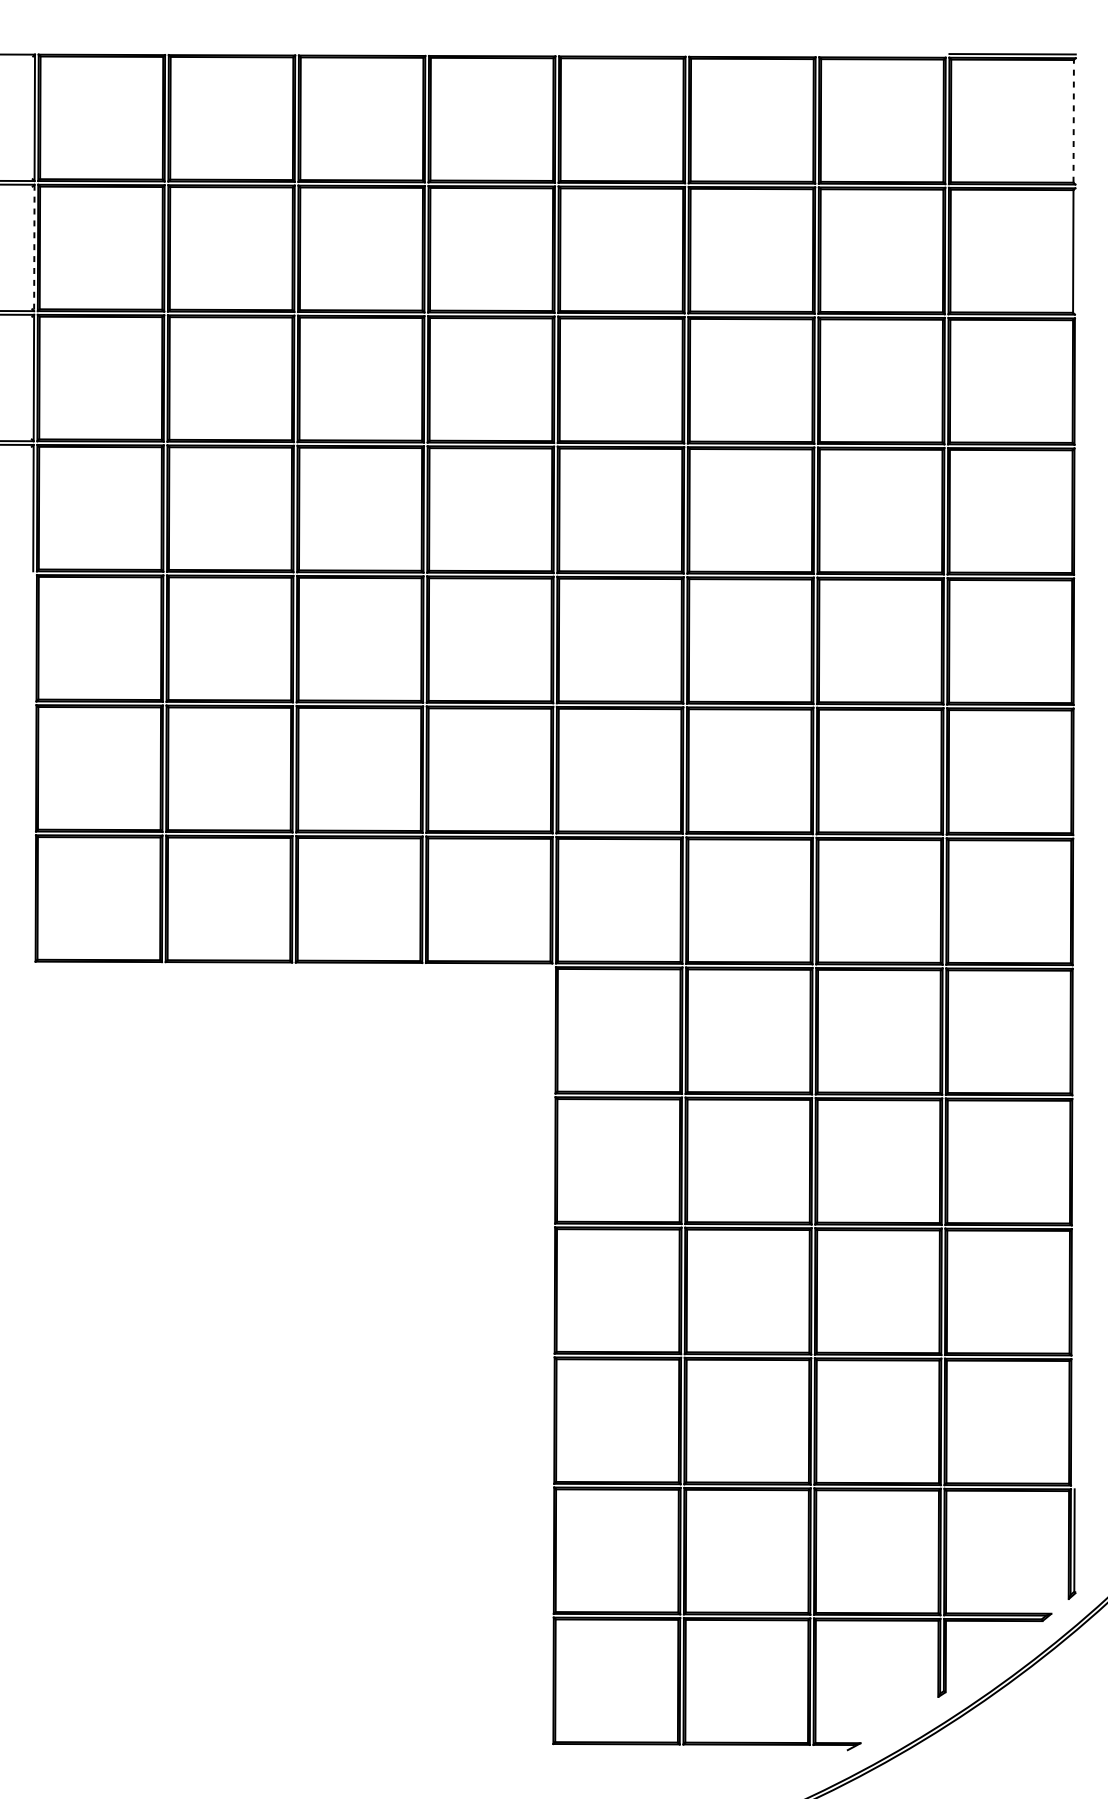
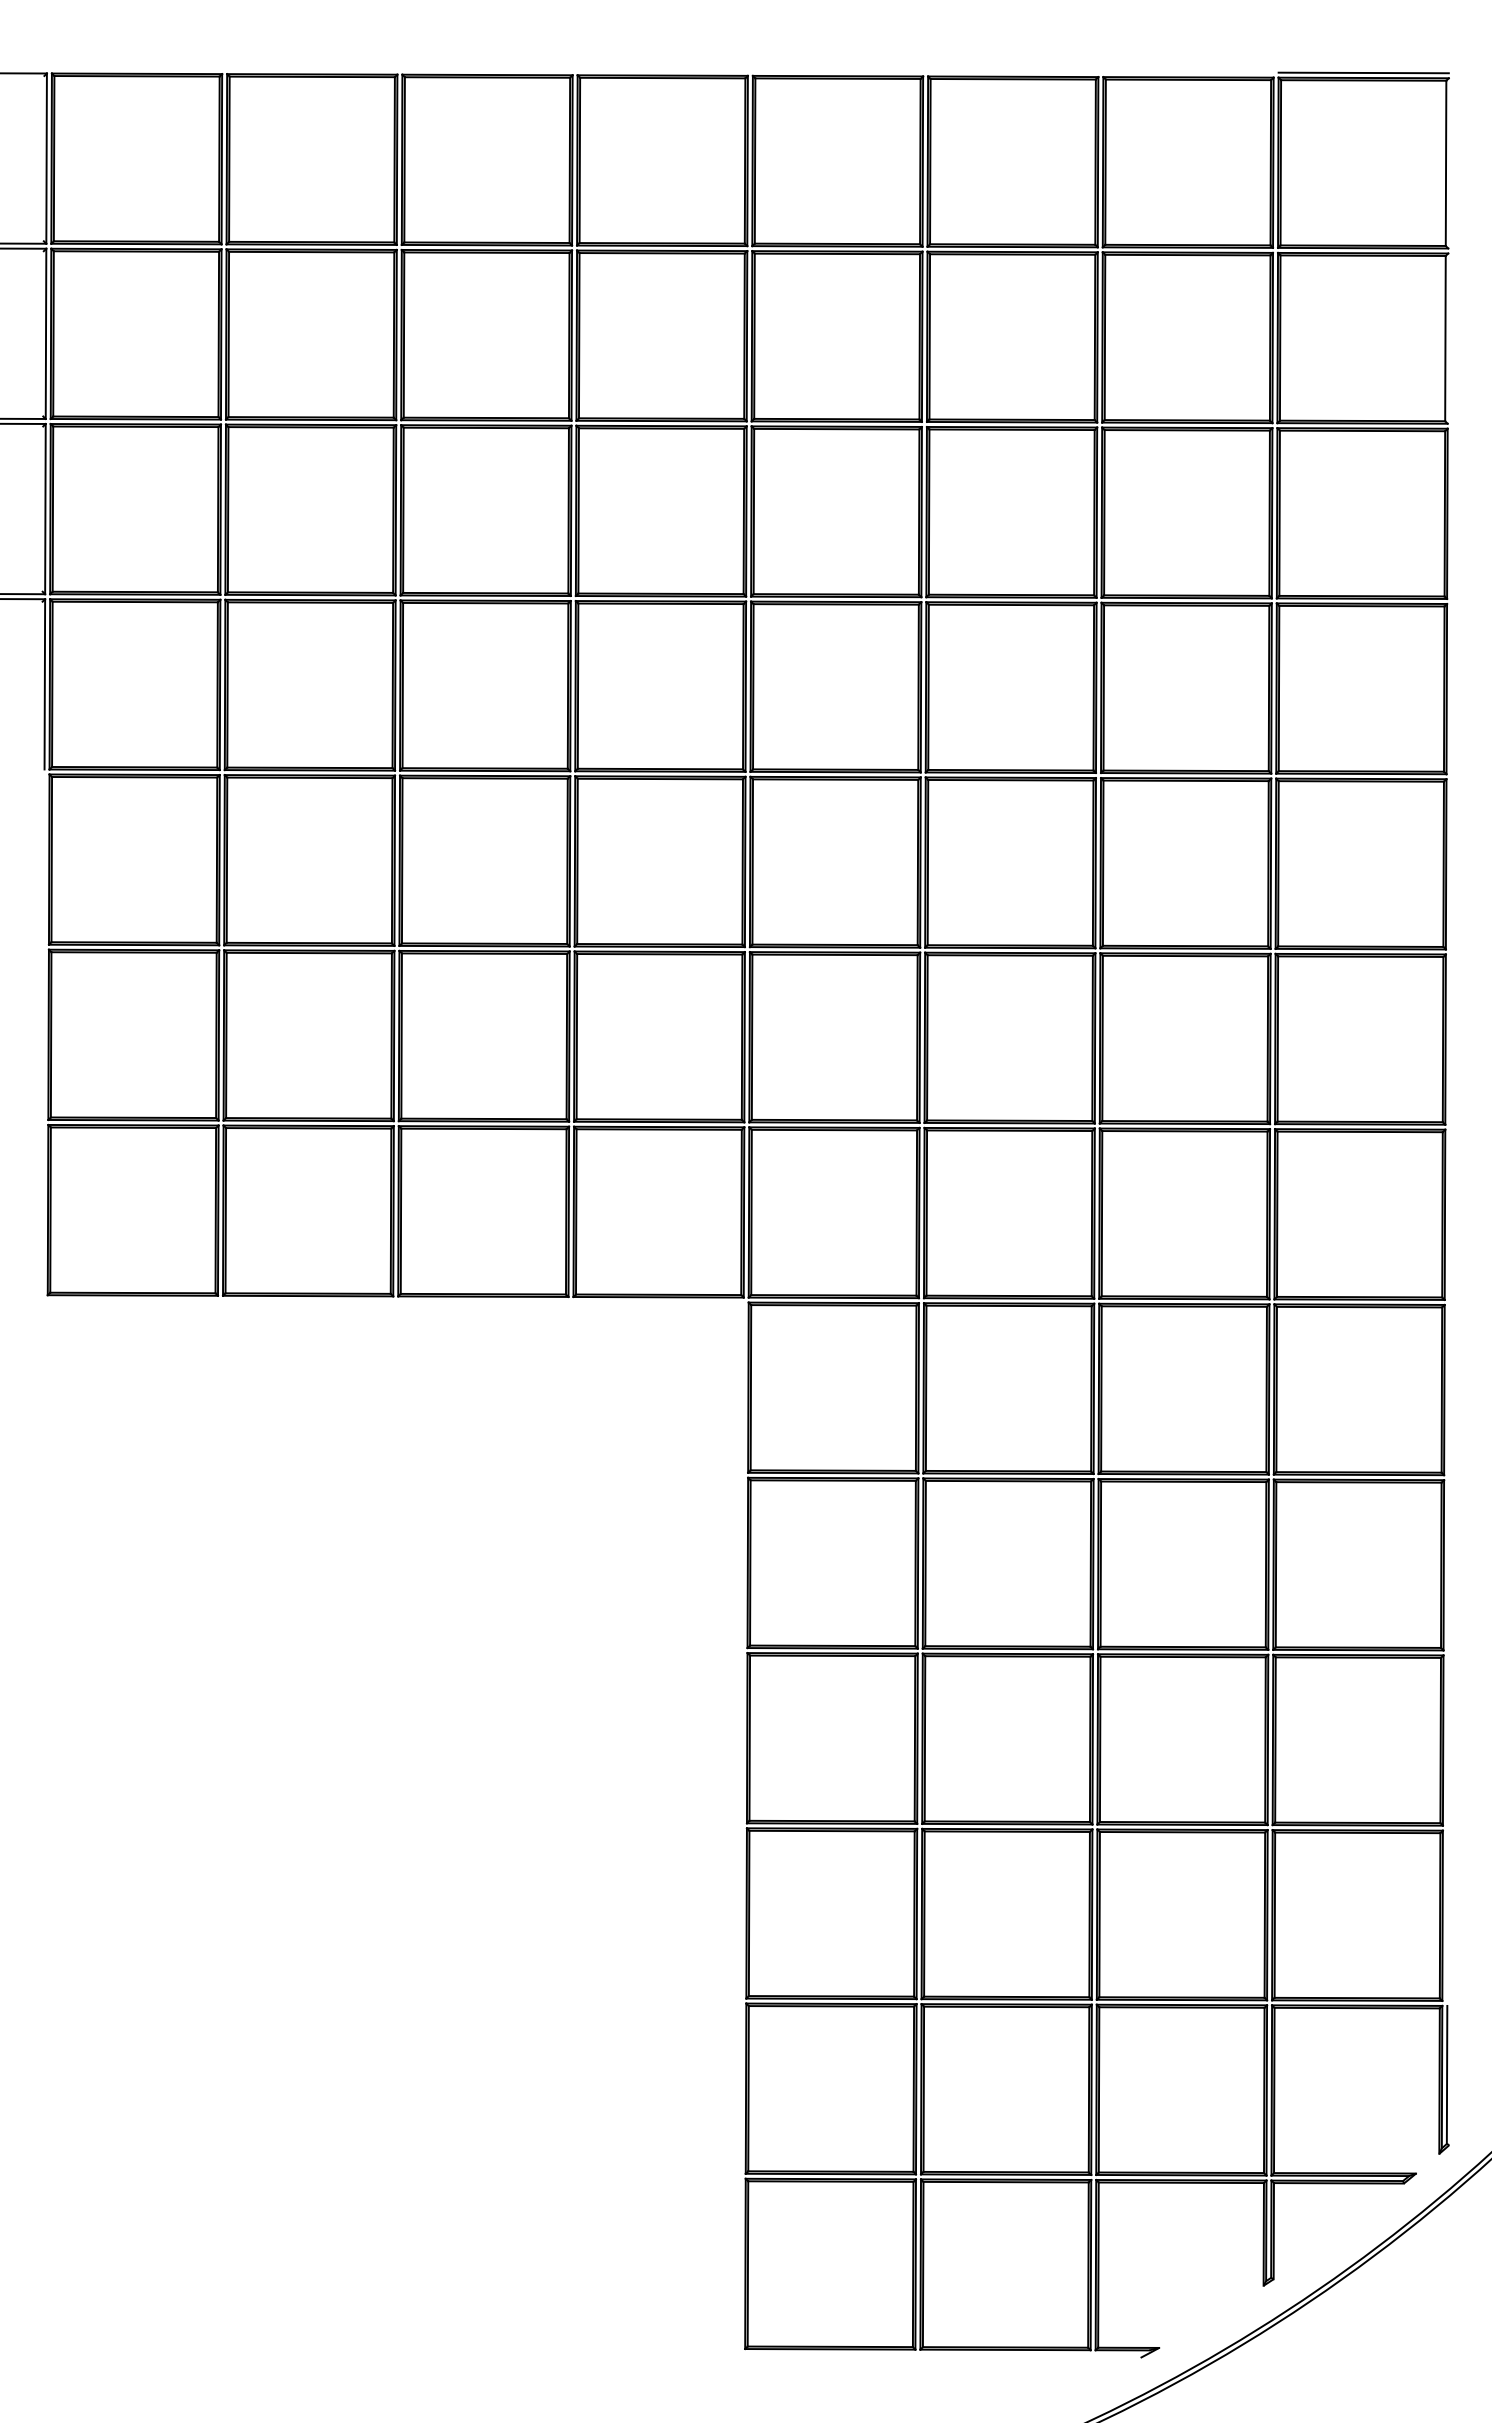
line: (1074, 121) -> (1446, 163), dashed -> solid
line: (34, 248) -> (46, 334), dashed -> solid

